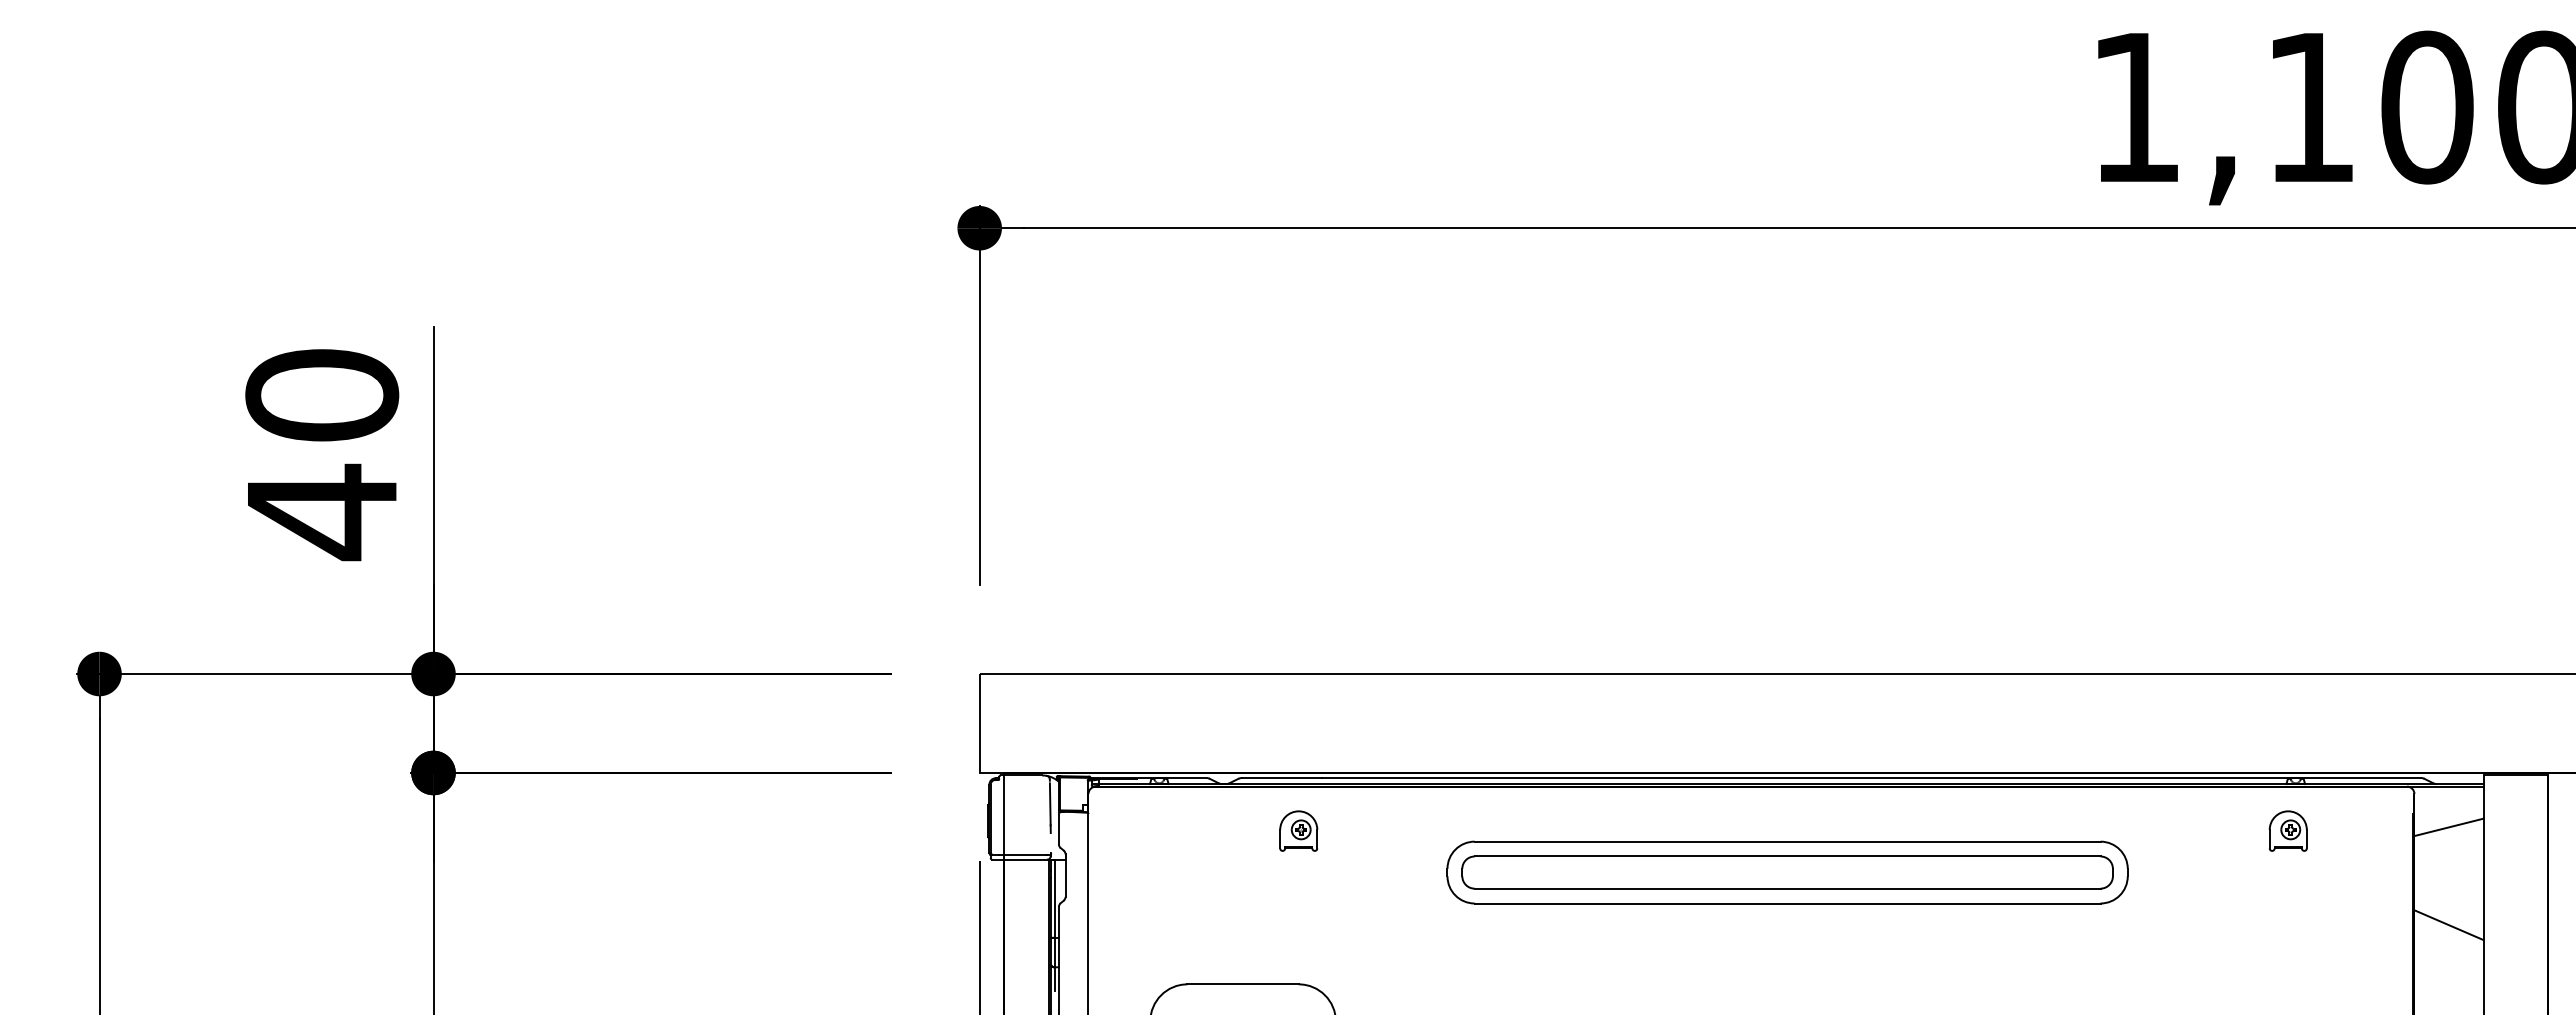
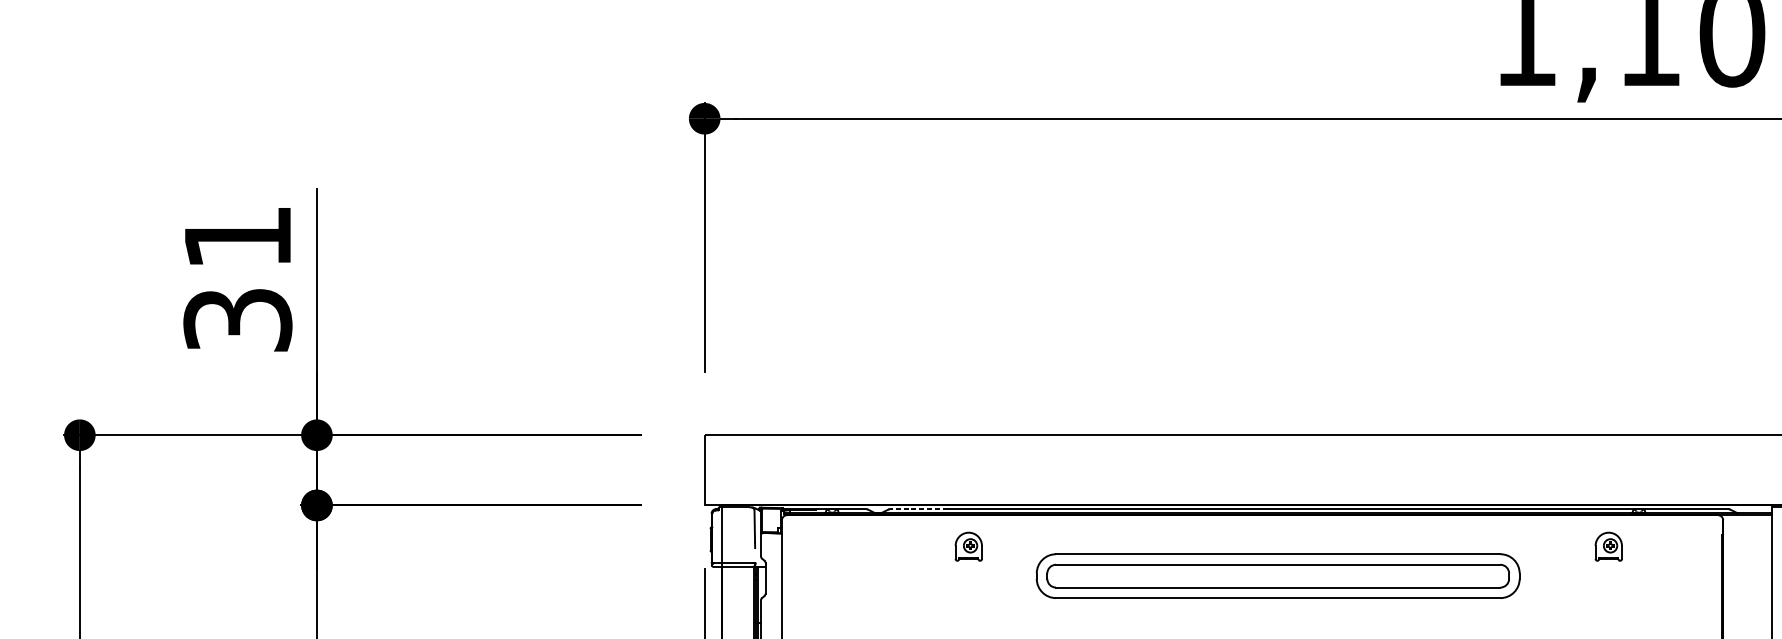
text: (322, 455) -> (238, 280), 40 -> 31
line: (1282, 777) -> (919, 508), solid -> dashed
line: (2448, 827) -> (1747, 544), removed
part: (1298, 830) -> (968, 546), moved
part: (2287, 830) -> (1608, 546), moved
line: (2448, 925) -> (1747, 613), removed

